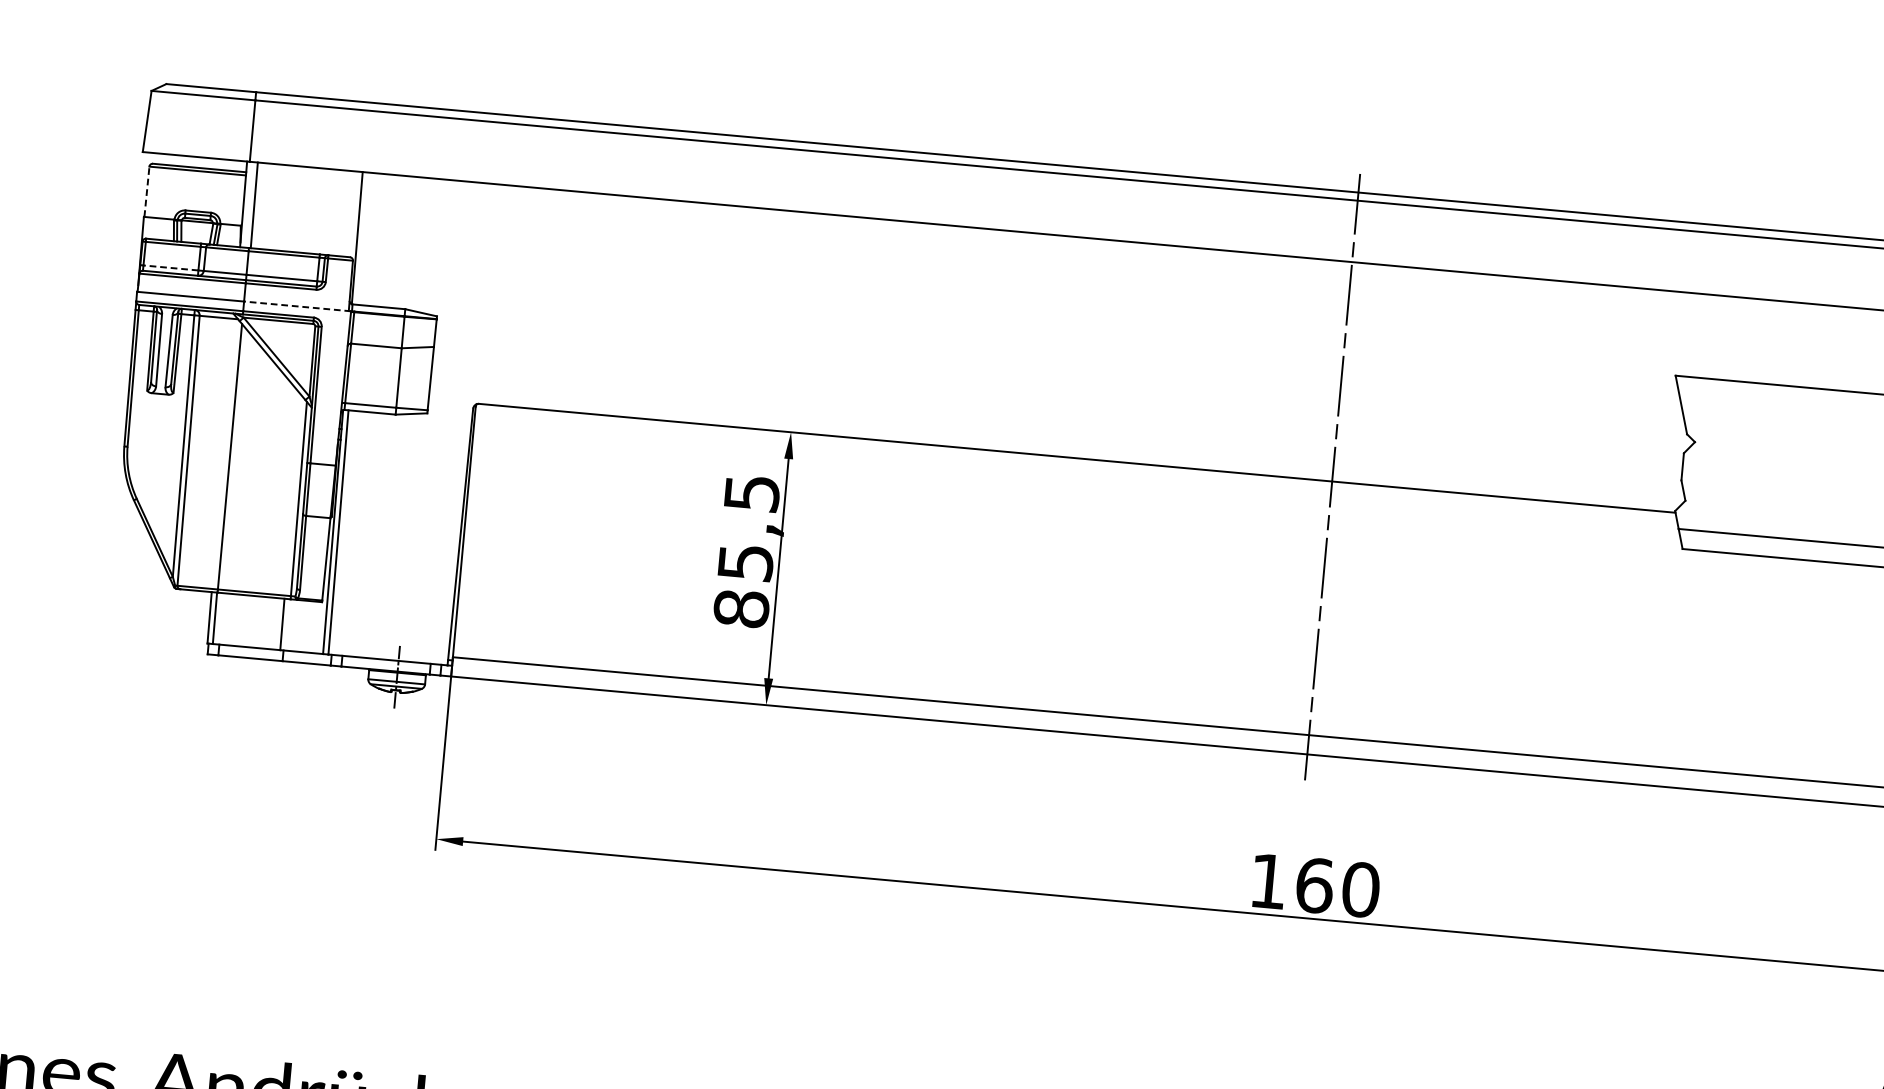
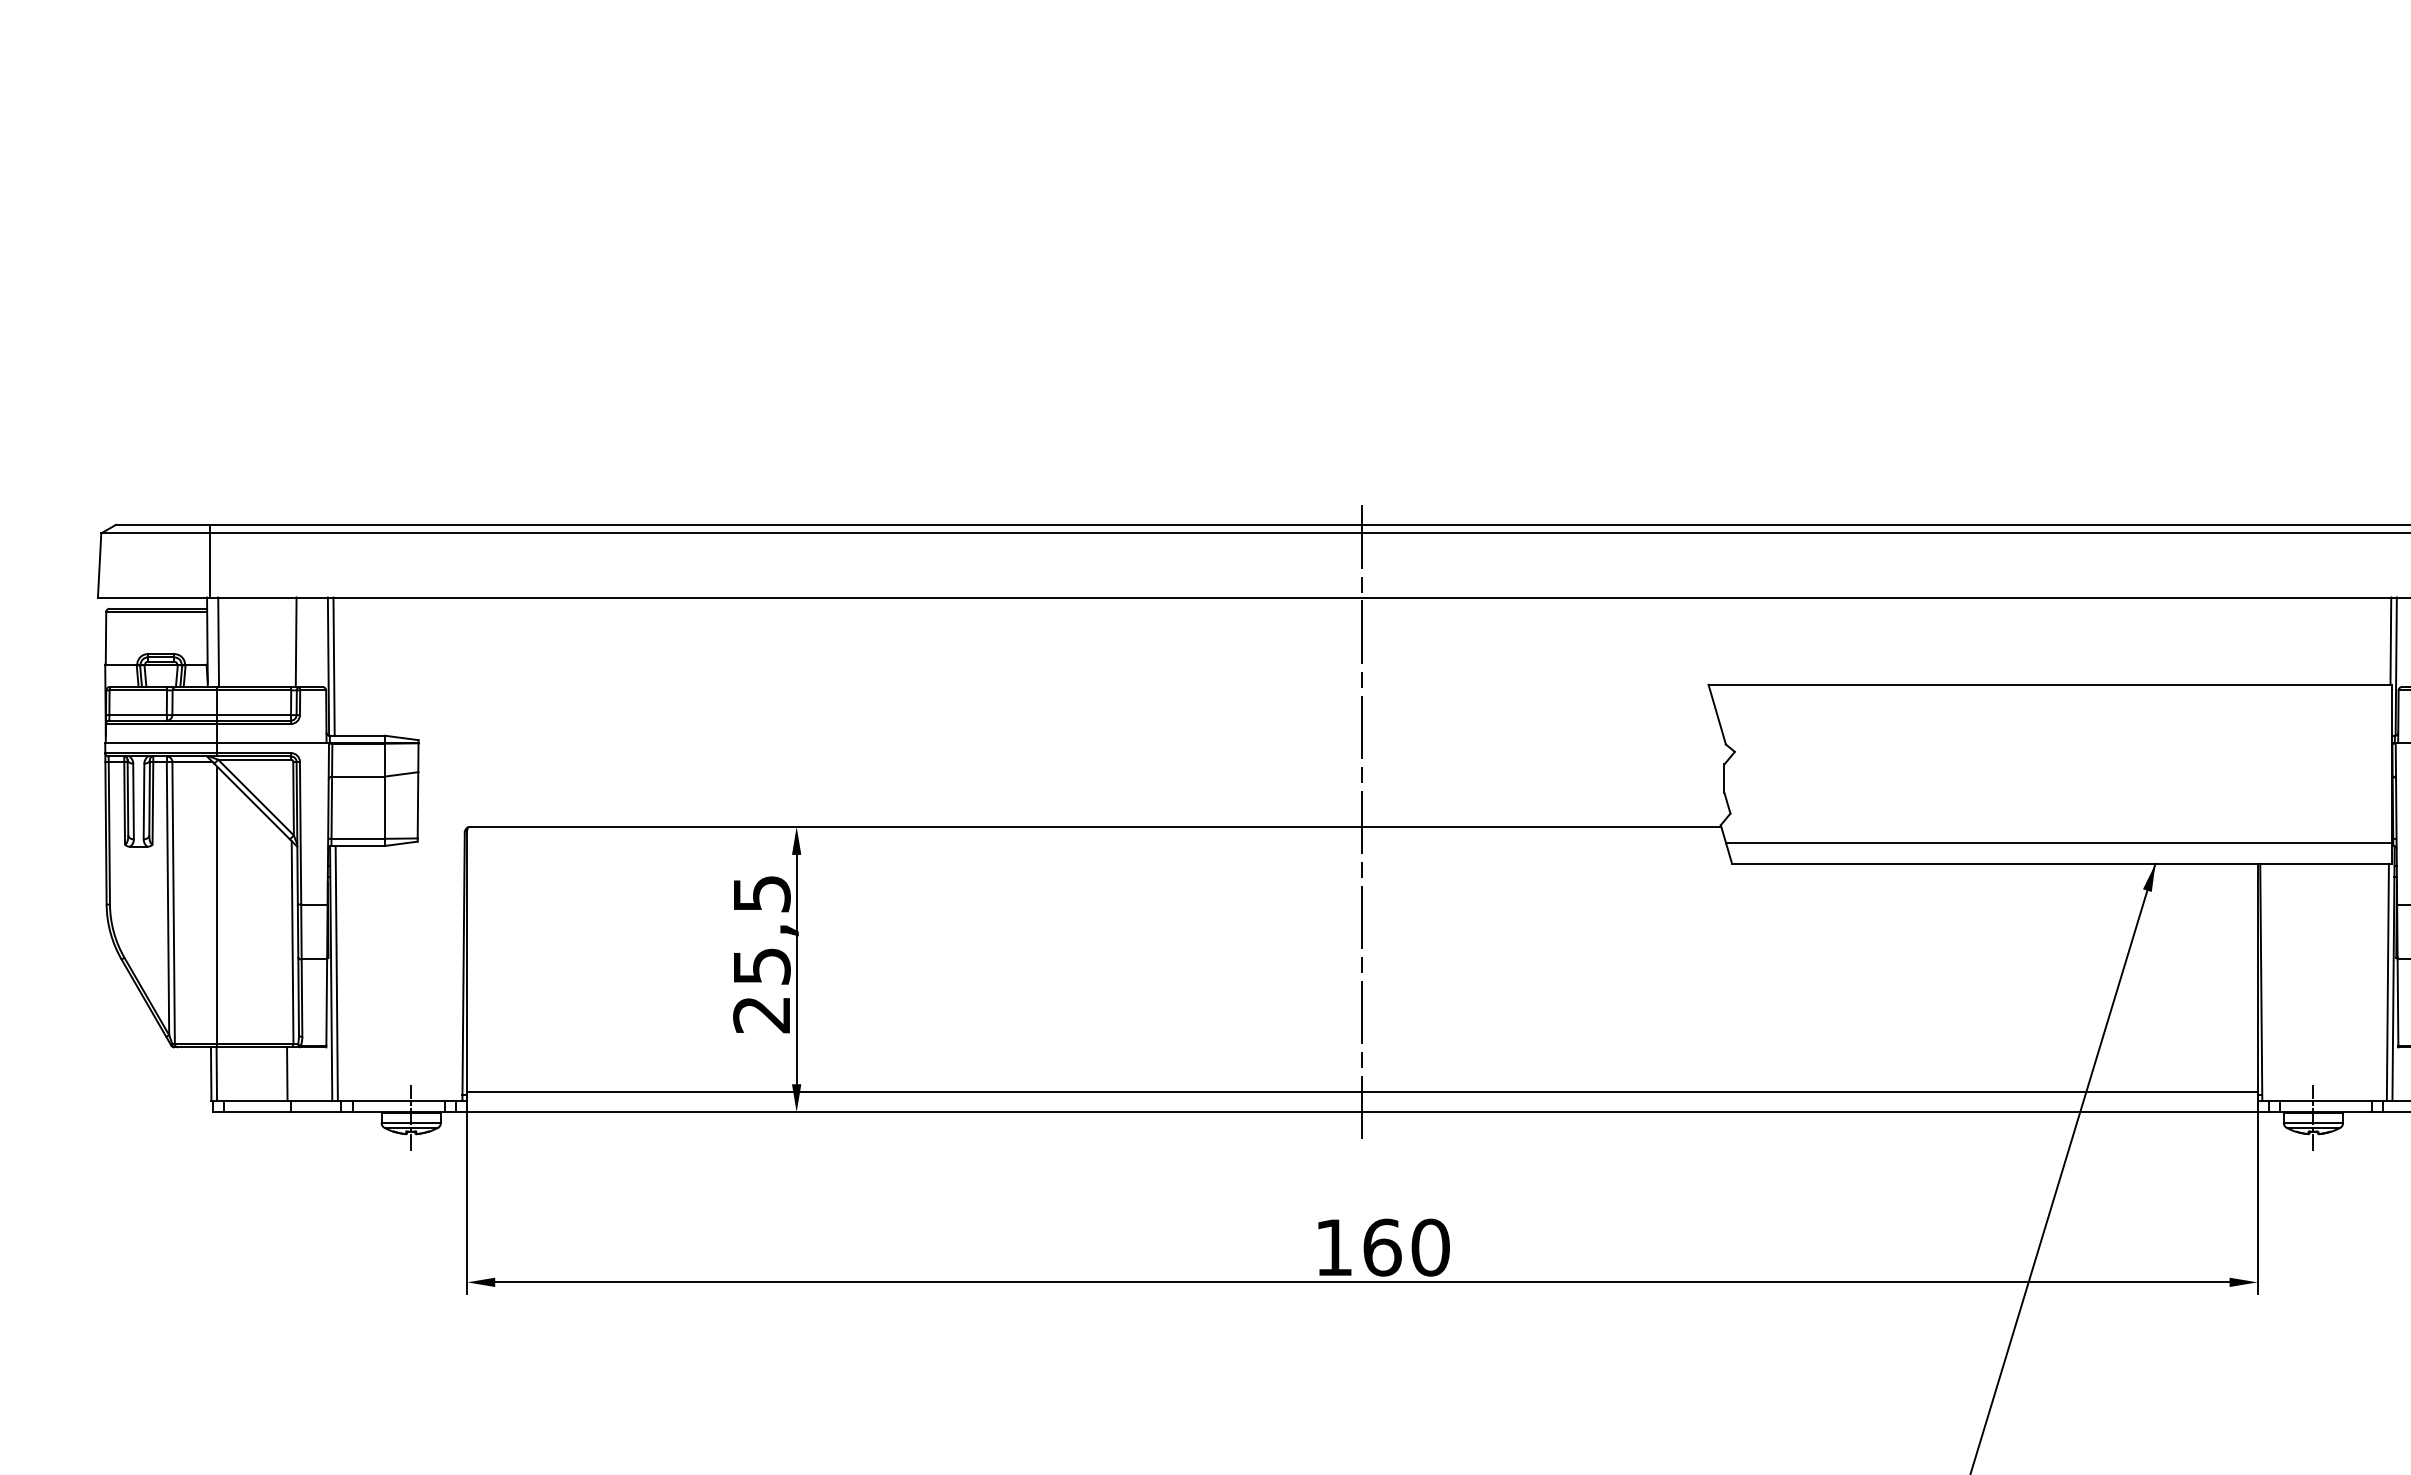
line: (147, 191) -> (106, 637), dashed -> solid
line: (327, 212) -> (295, 642), added
line: (362, 238) -> (333, 666), added
line: (171, 268) -> (138, 715), dashed -> solid
line: (297, 306) -> (273, 743), dashed -> solid
text: (741, 608) -> (761, 1014), 85,5 -> 25,5

